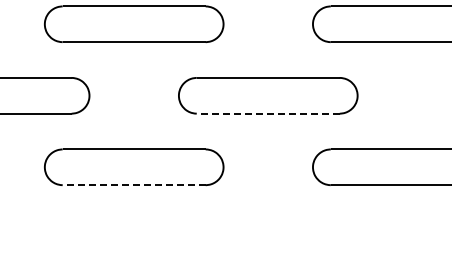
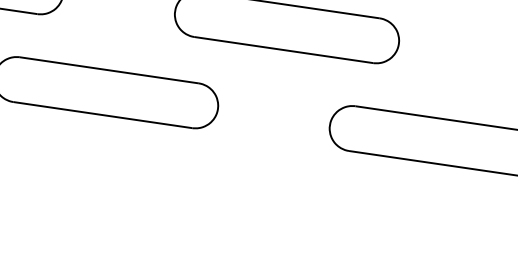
line: (268, 113) -> (284, 49), dashed -> solid
line: (134, 185) -> (103, 115), dashed -> solid

